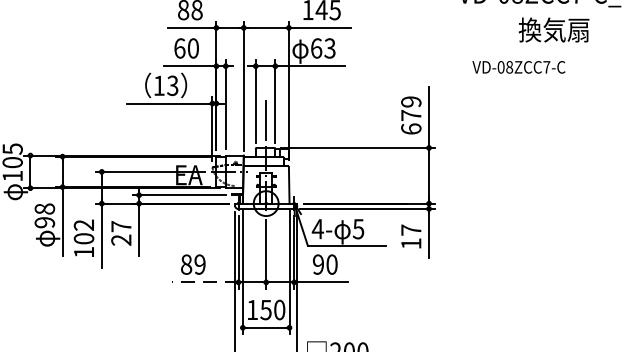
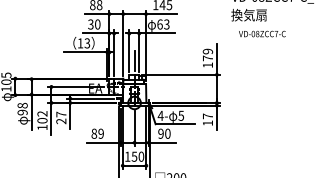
text: (552, 30) -> (248, 15), moved
text: (179, 48) -> (90, 24), 60 -> 30
text: (410, 127) -> (207, 64), 679 -> 179
line: (204, 281) -> (103, 142), dashed -> solid

